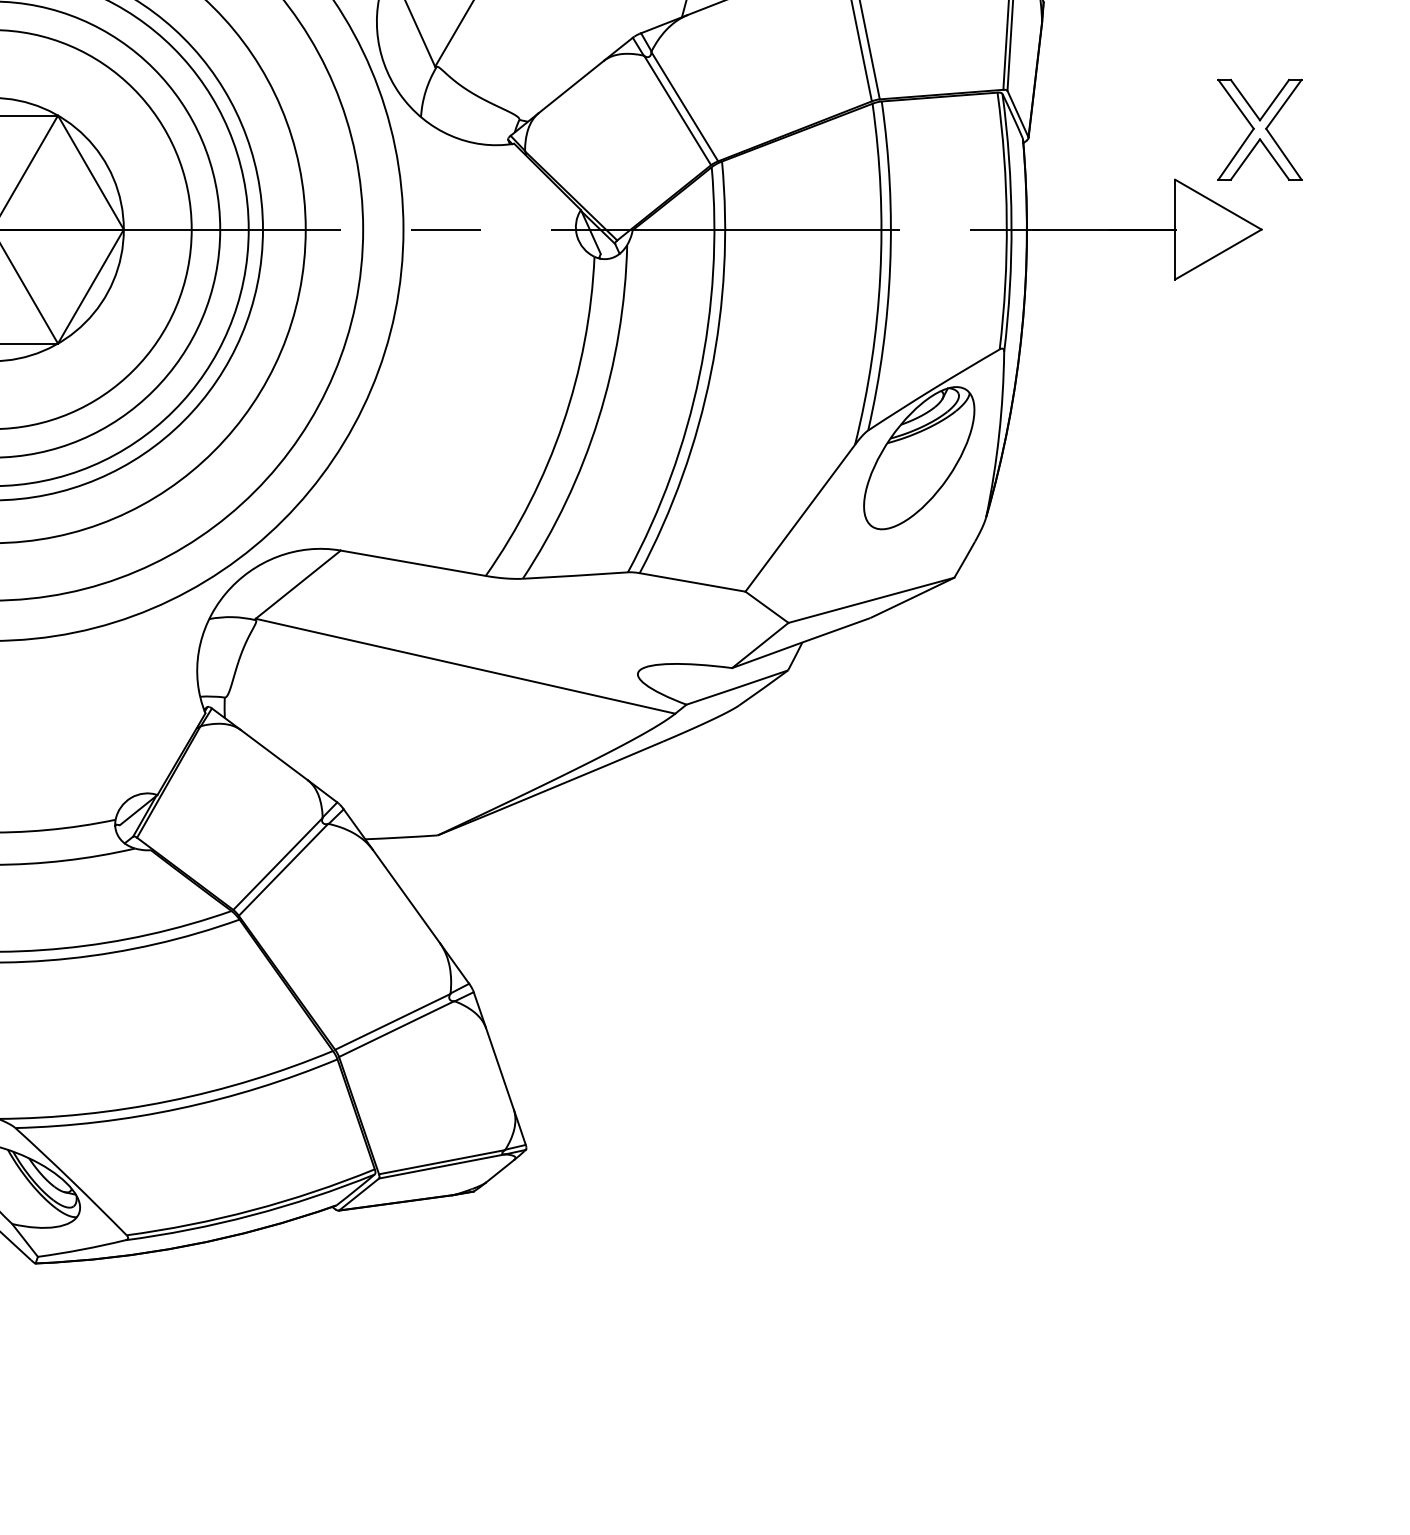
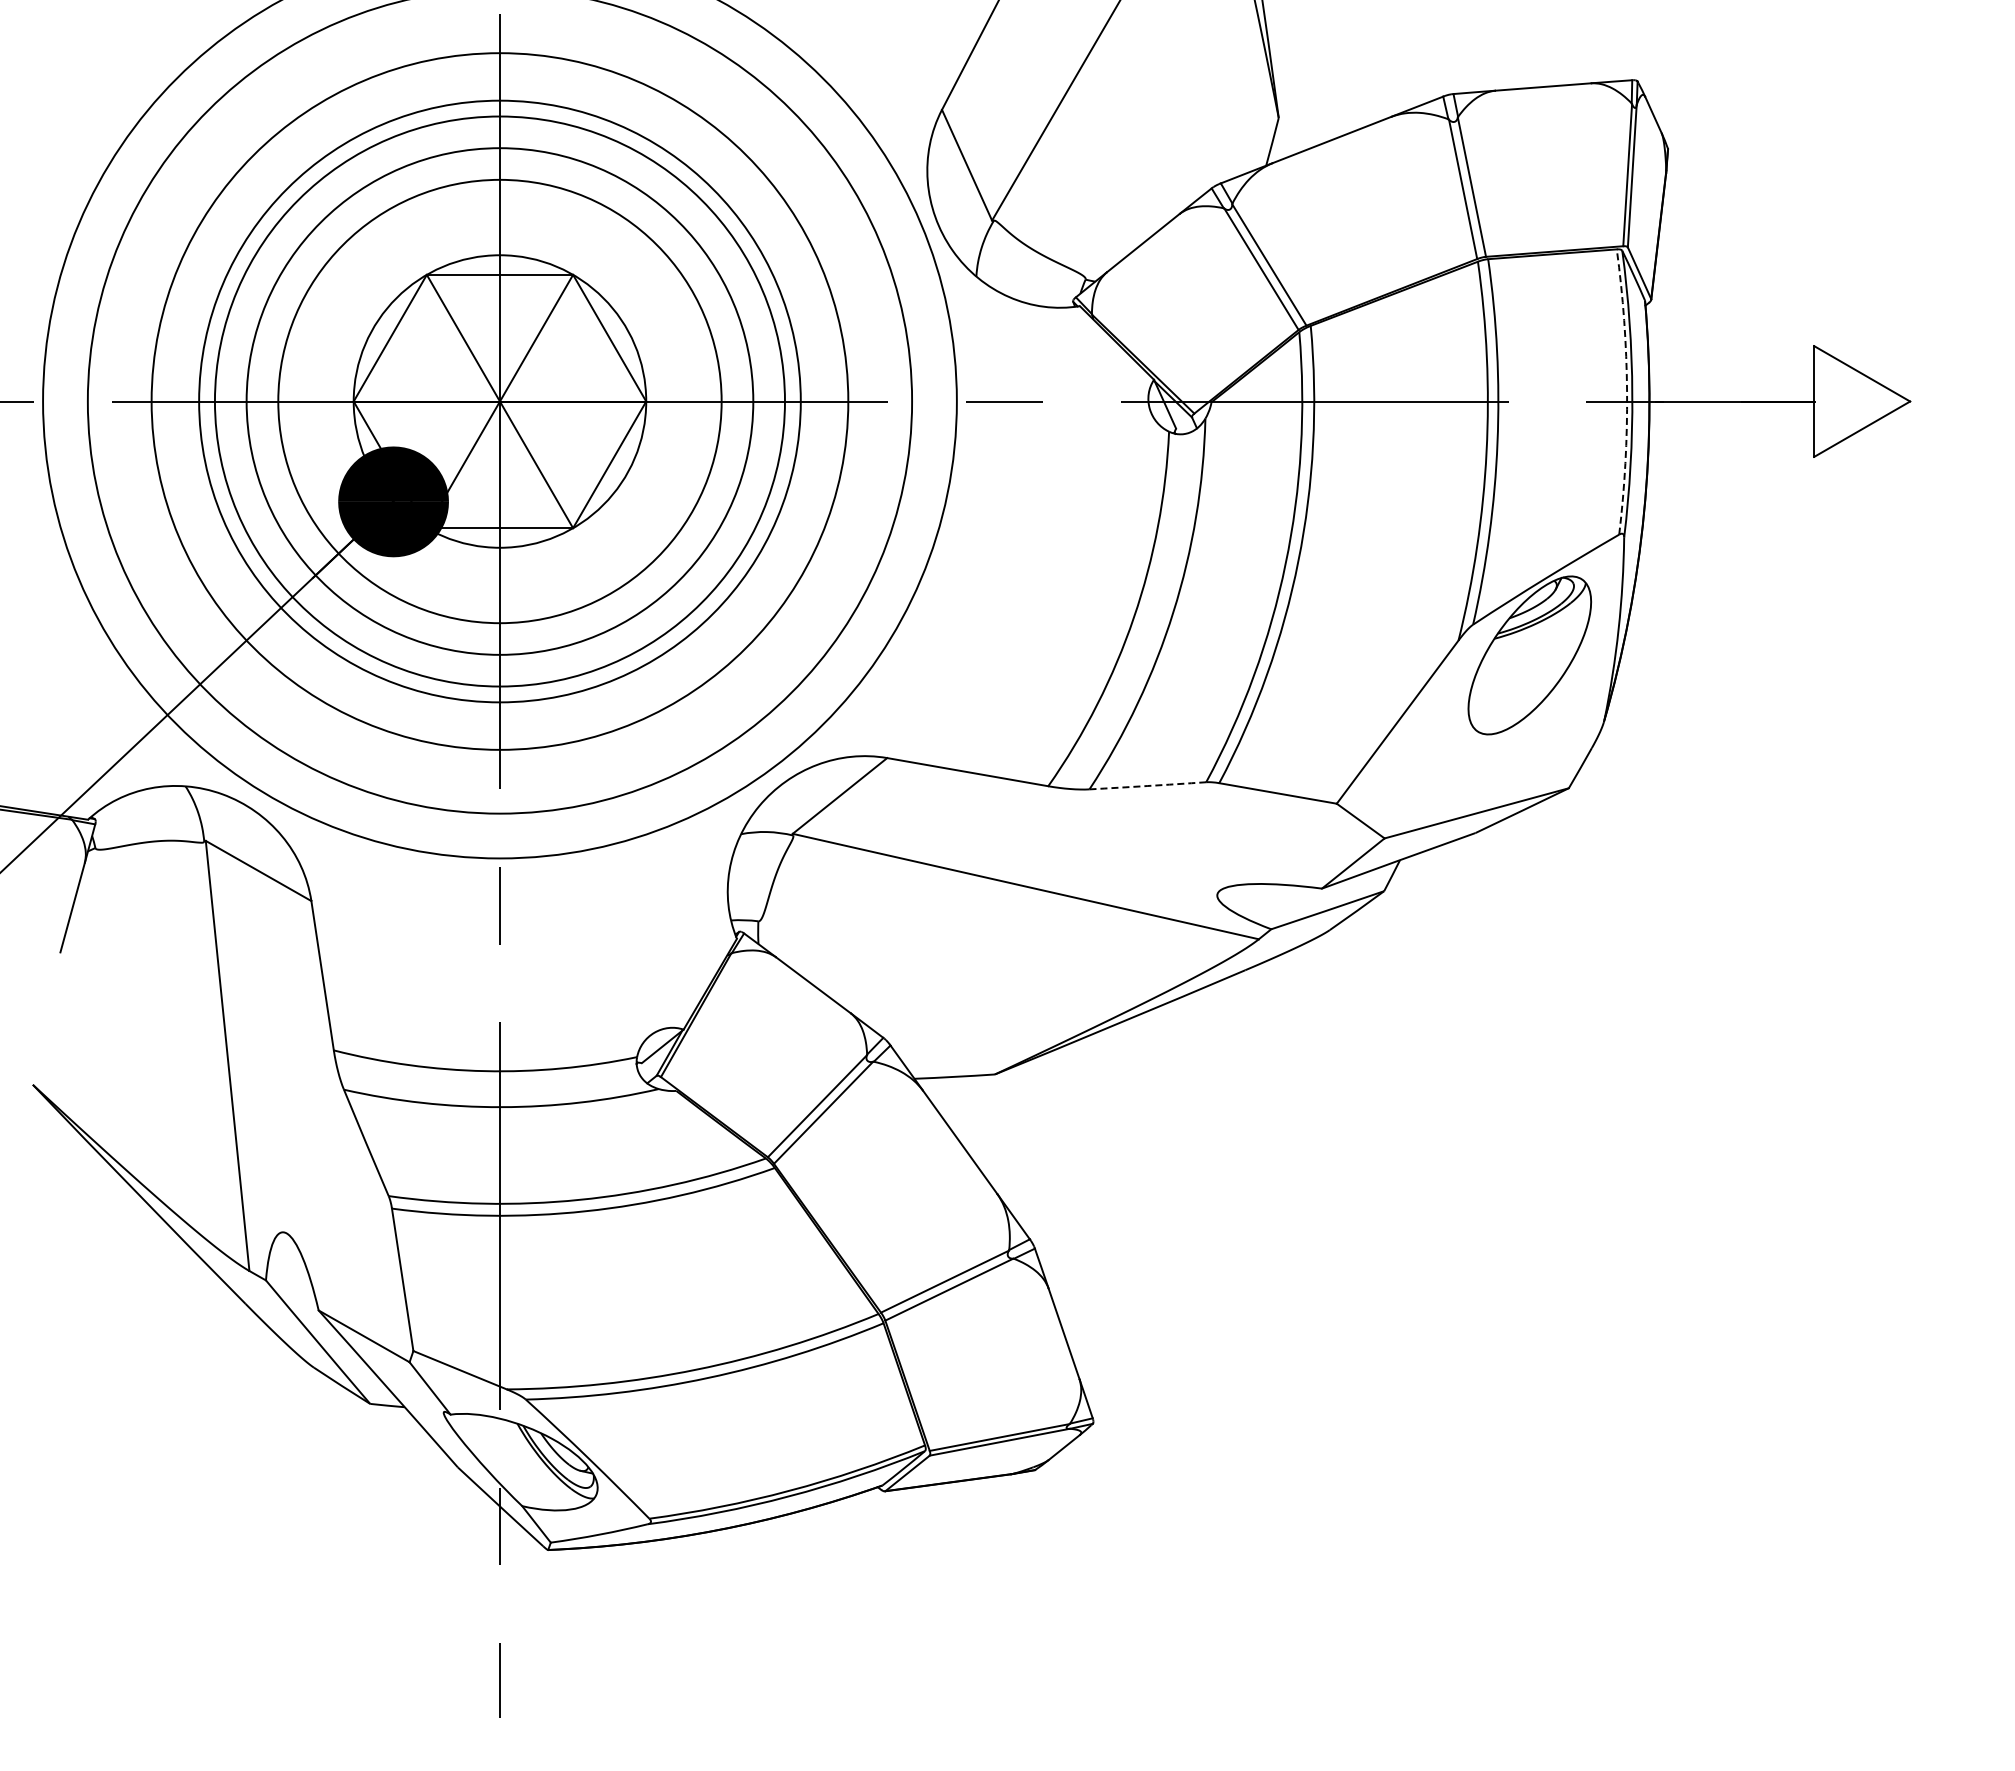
part: (1260, 129) -> (1908, 290), removed
arc: (1007, 220) -> (1627, 391), solid -> dashed
arc: (575, 575) -> (1147, 785), solid -> dashed

